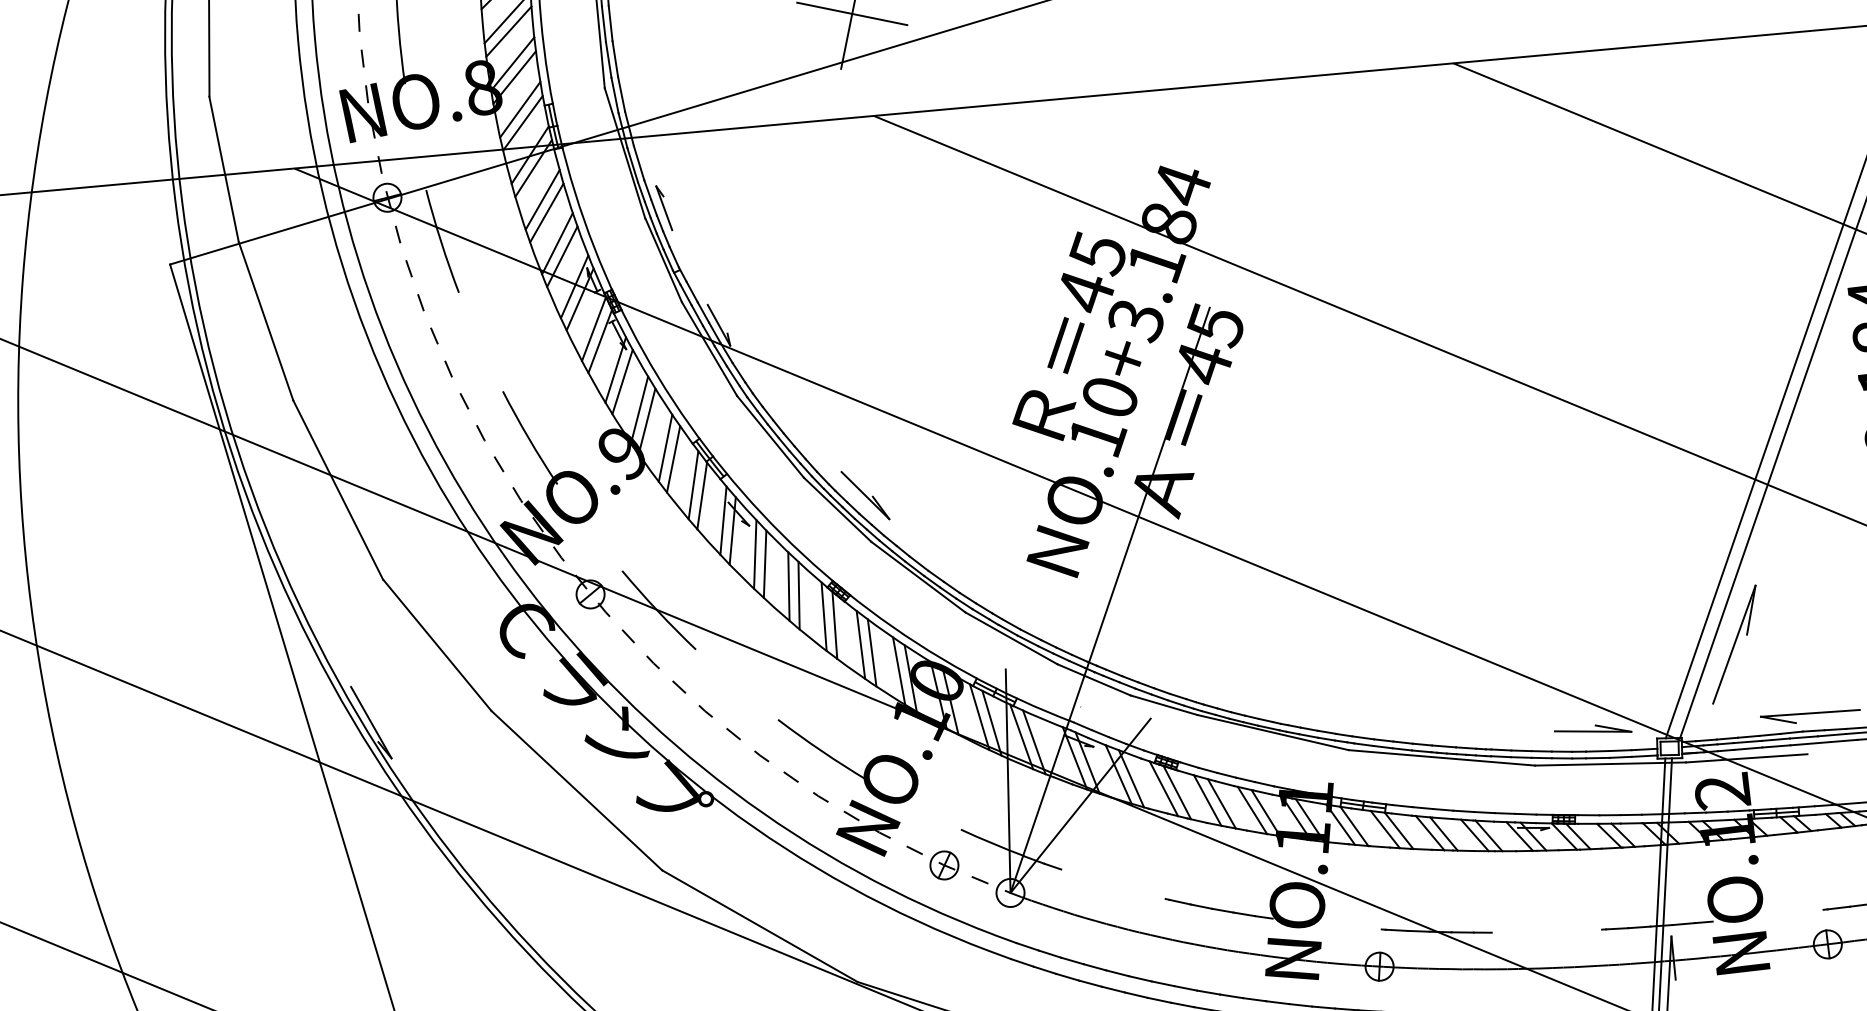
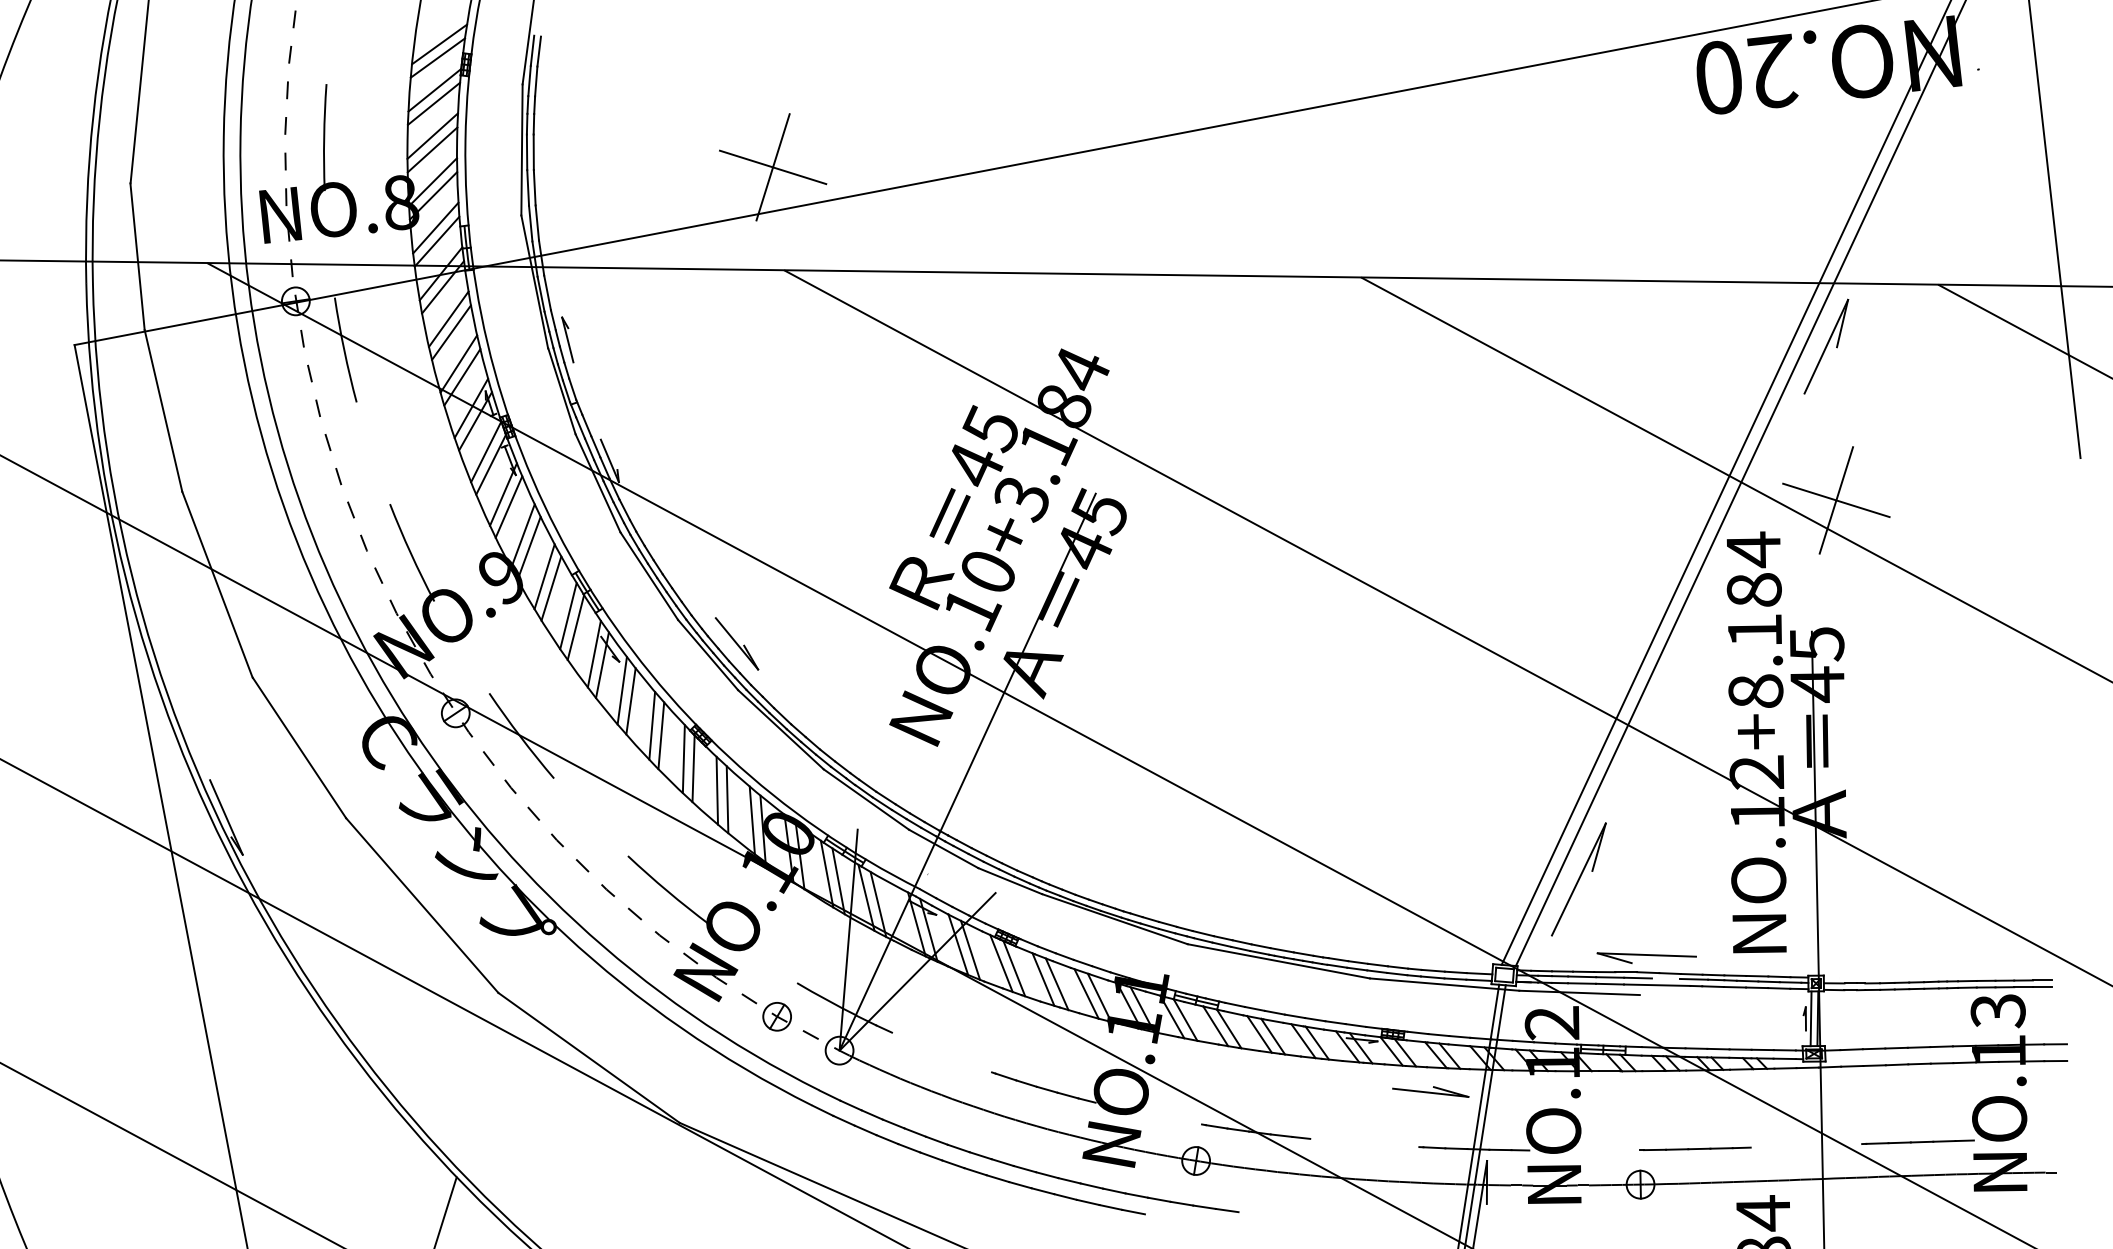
part: (1592, 730) -> (1430, 1091), moved
line: (1831, 734) -> (1665, 978), removed

